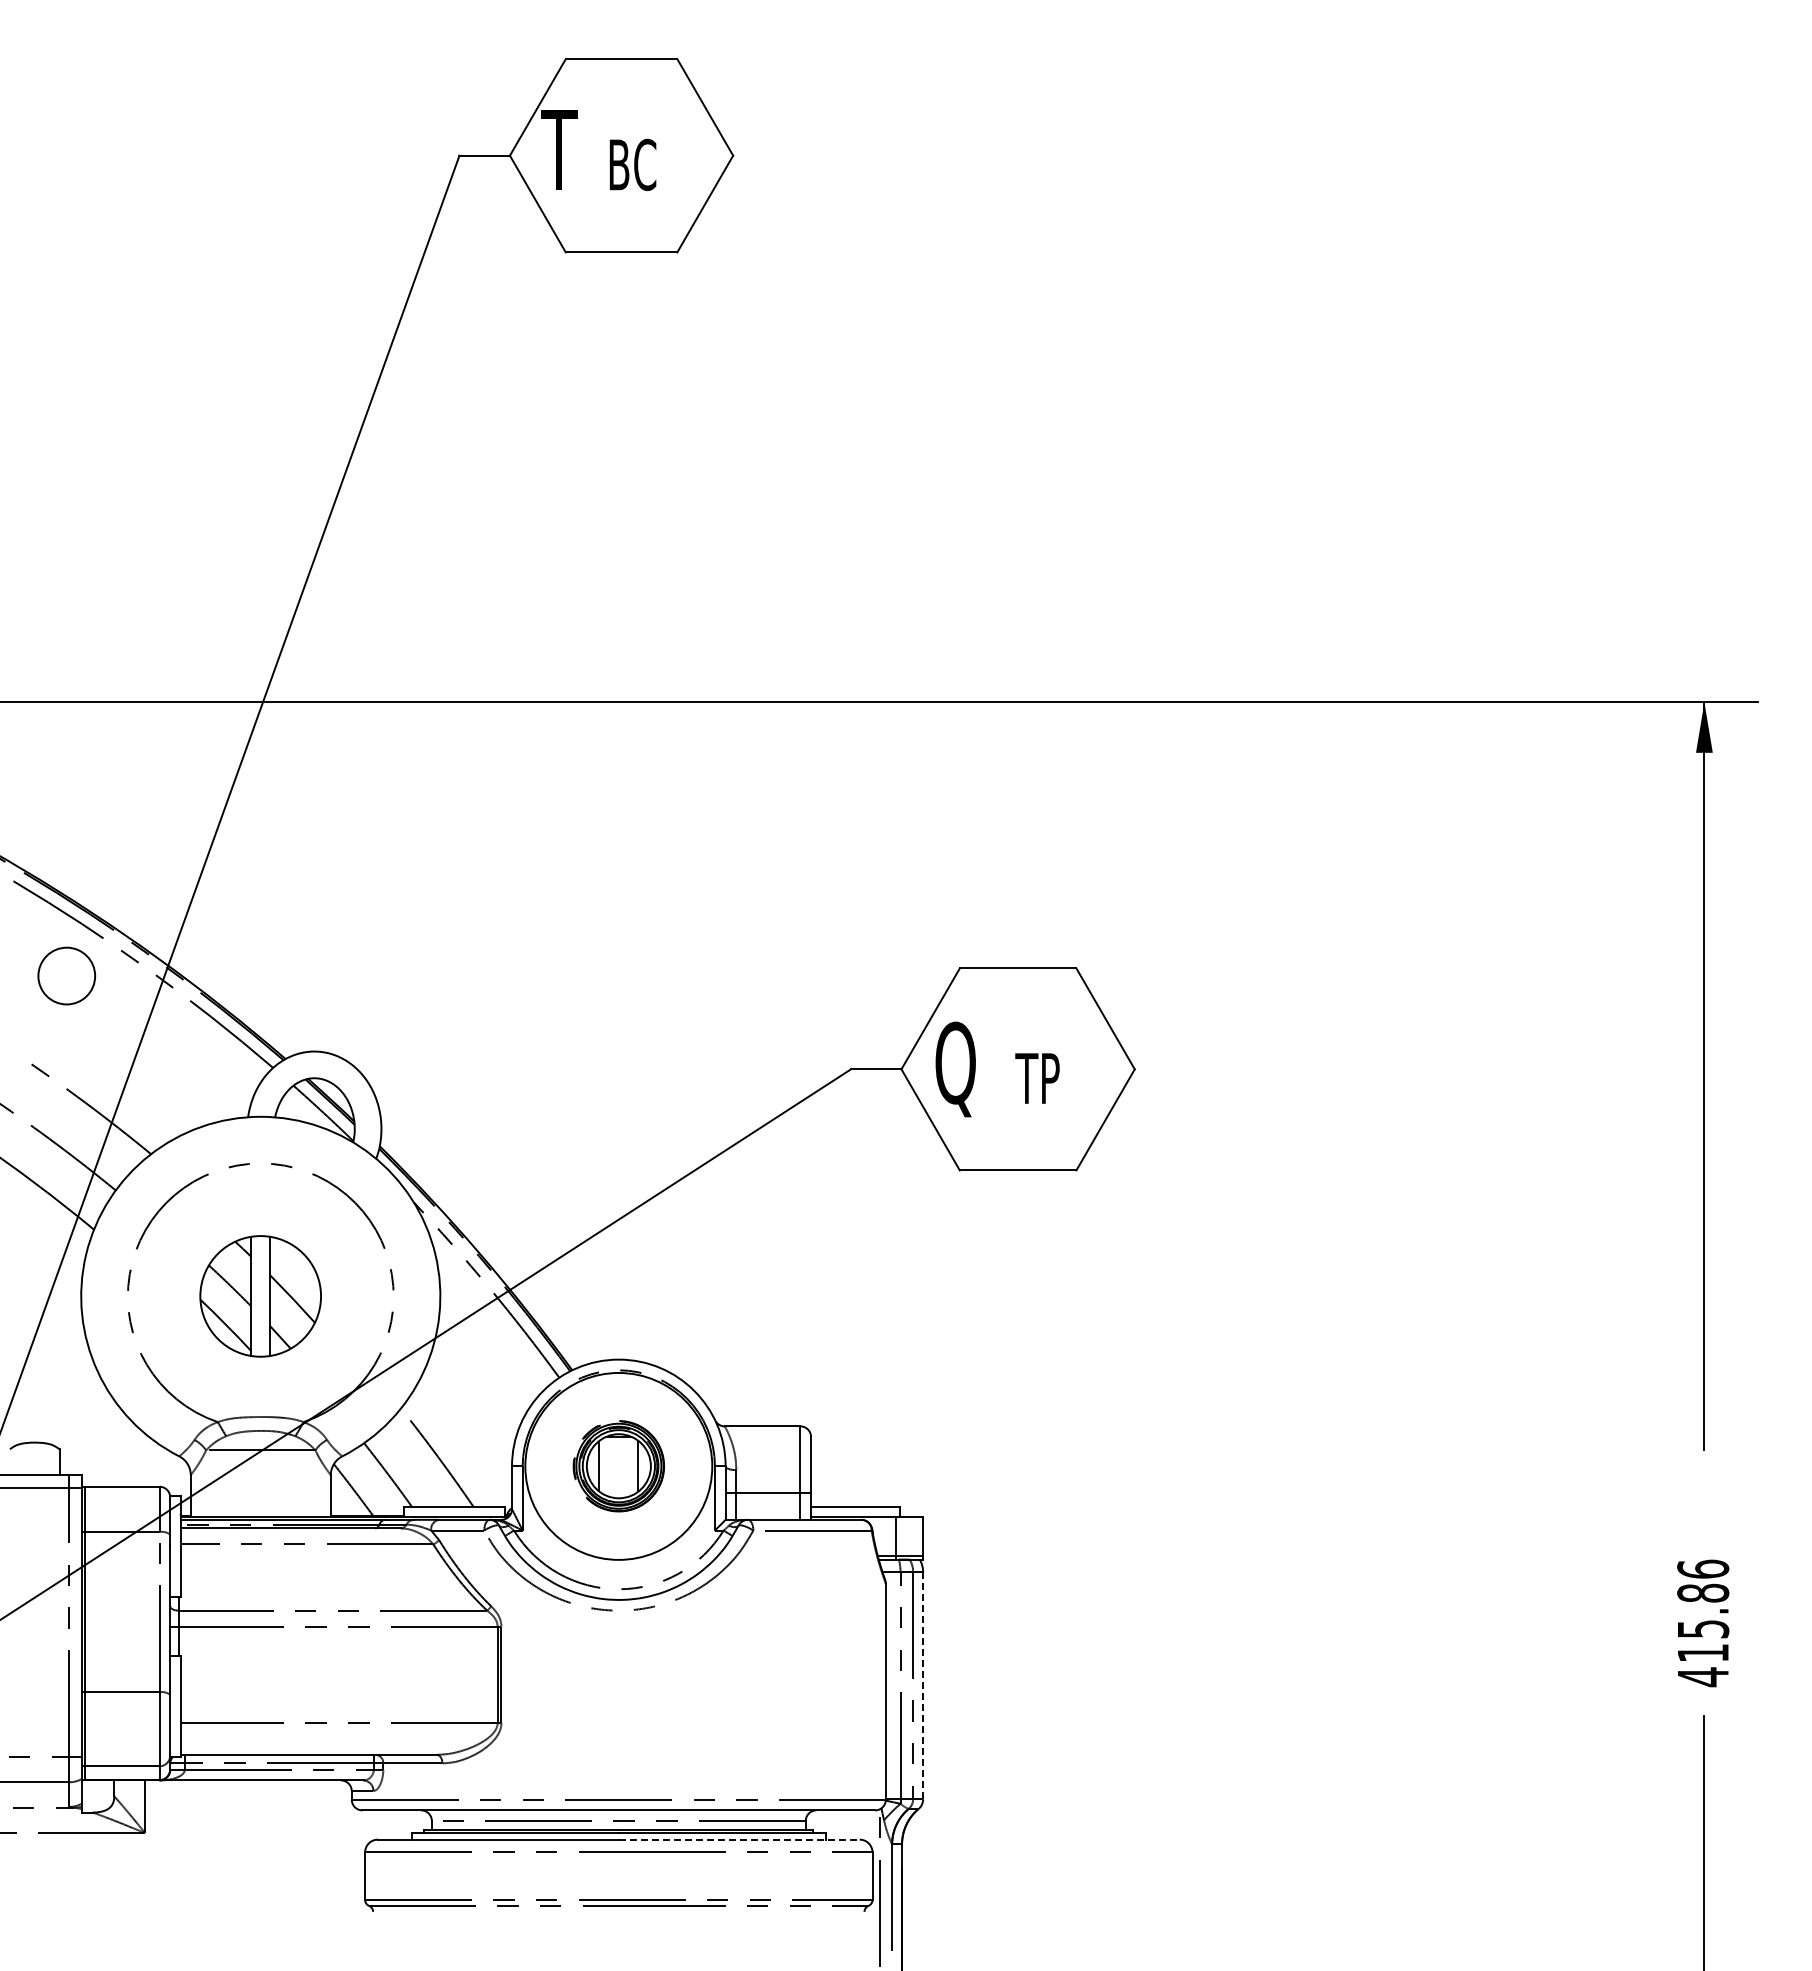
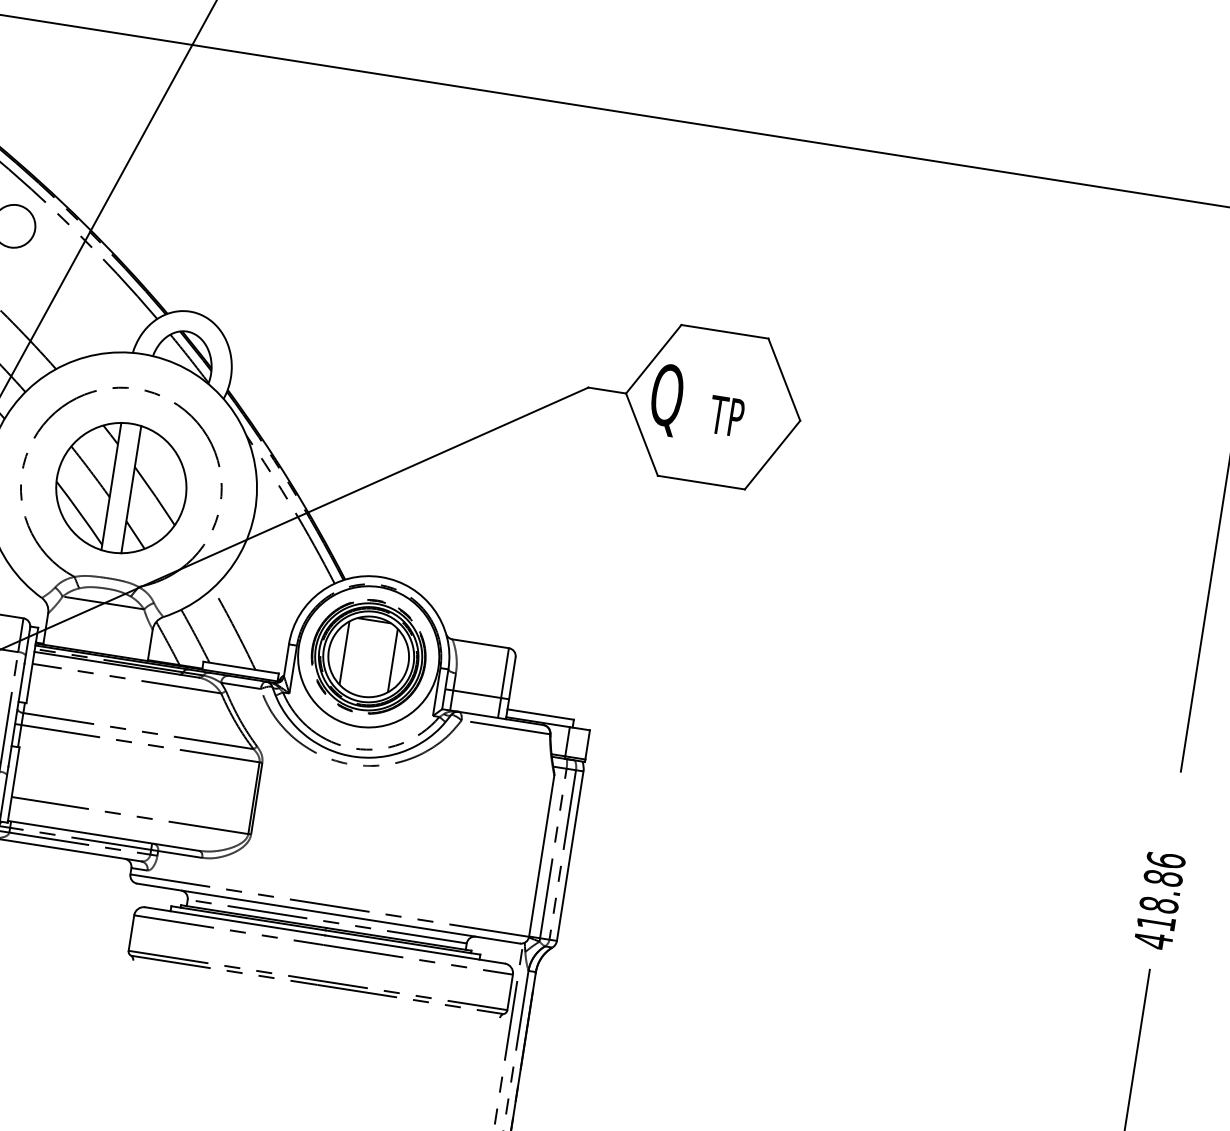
part: (260, 1296) -> (121, 488), size x1.43
part: (618, 1465) -> (368, 656), size x1.67
text: (1703, 1628) -> (1159, 904), 415.86 -> 418.86
line: (923, 1685) -> (570, 855), dashed -> solid
line: (739, 1839) -> (415, 949), dashed -> solid

